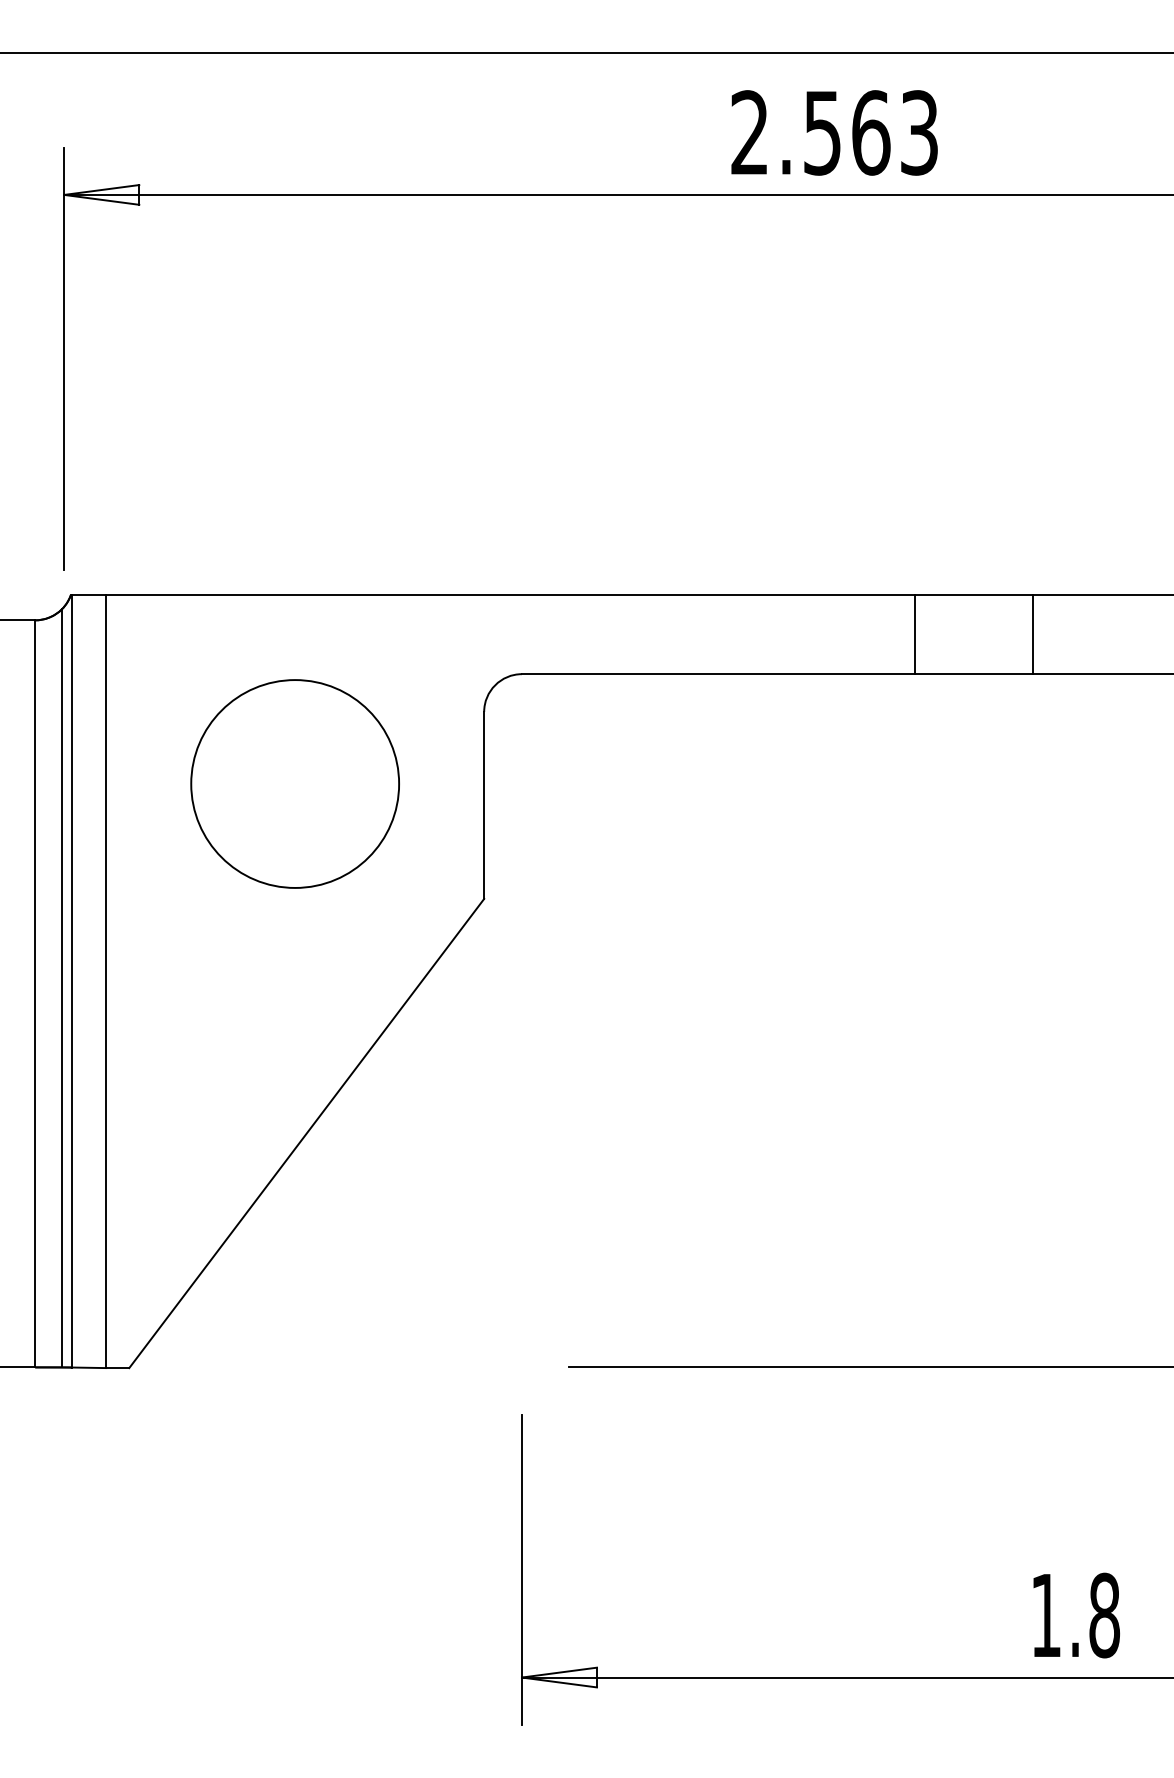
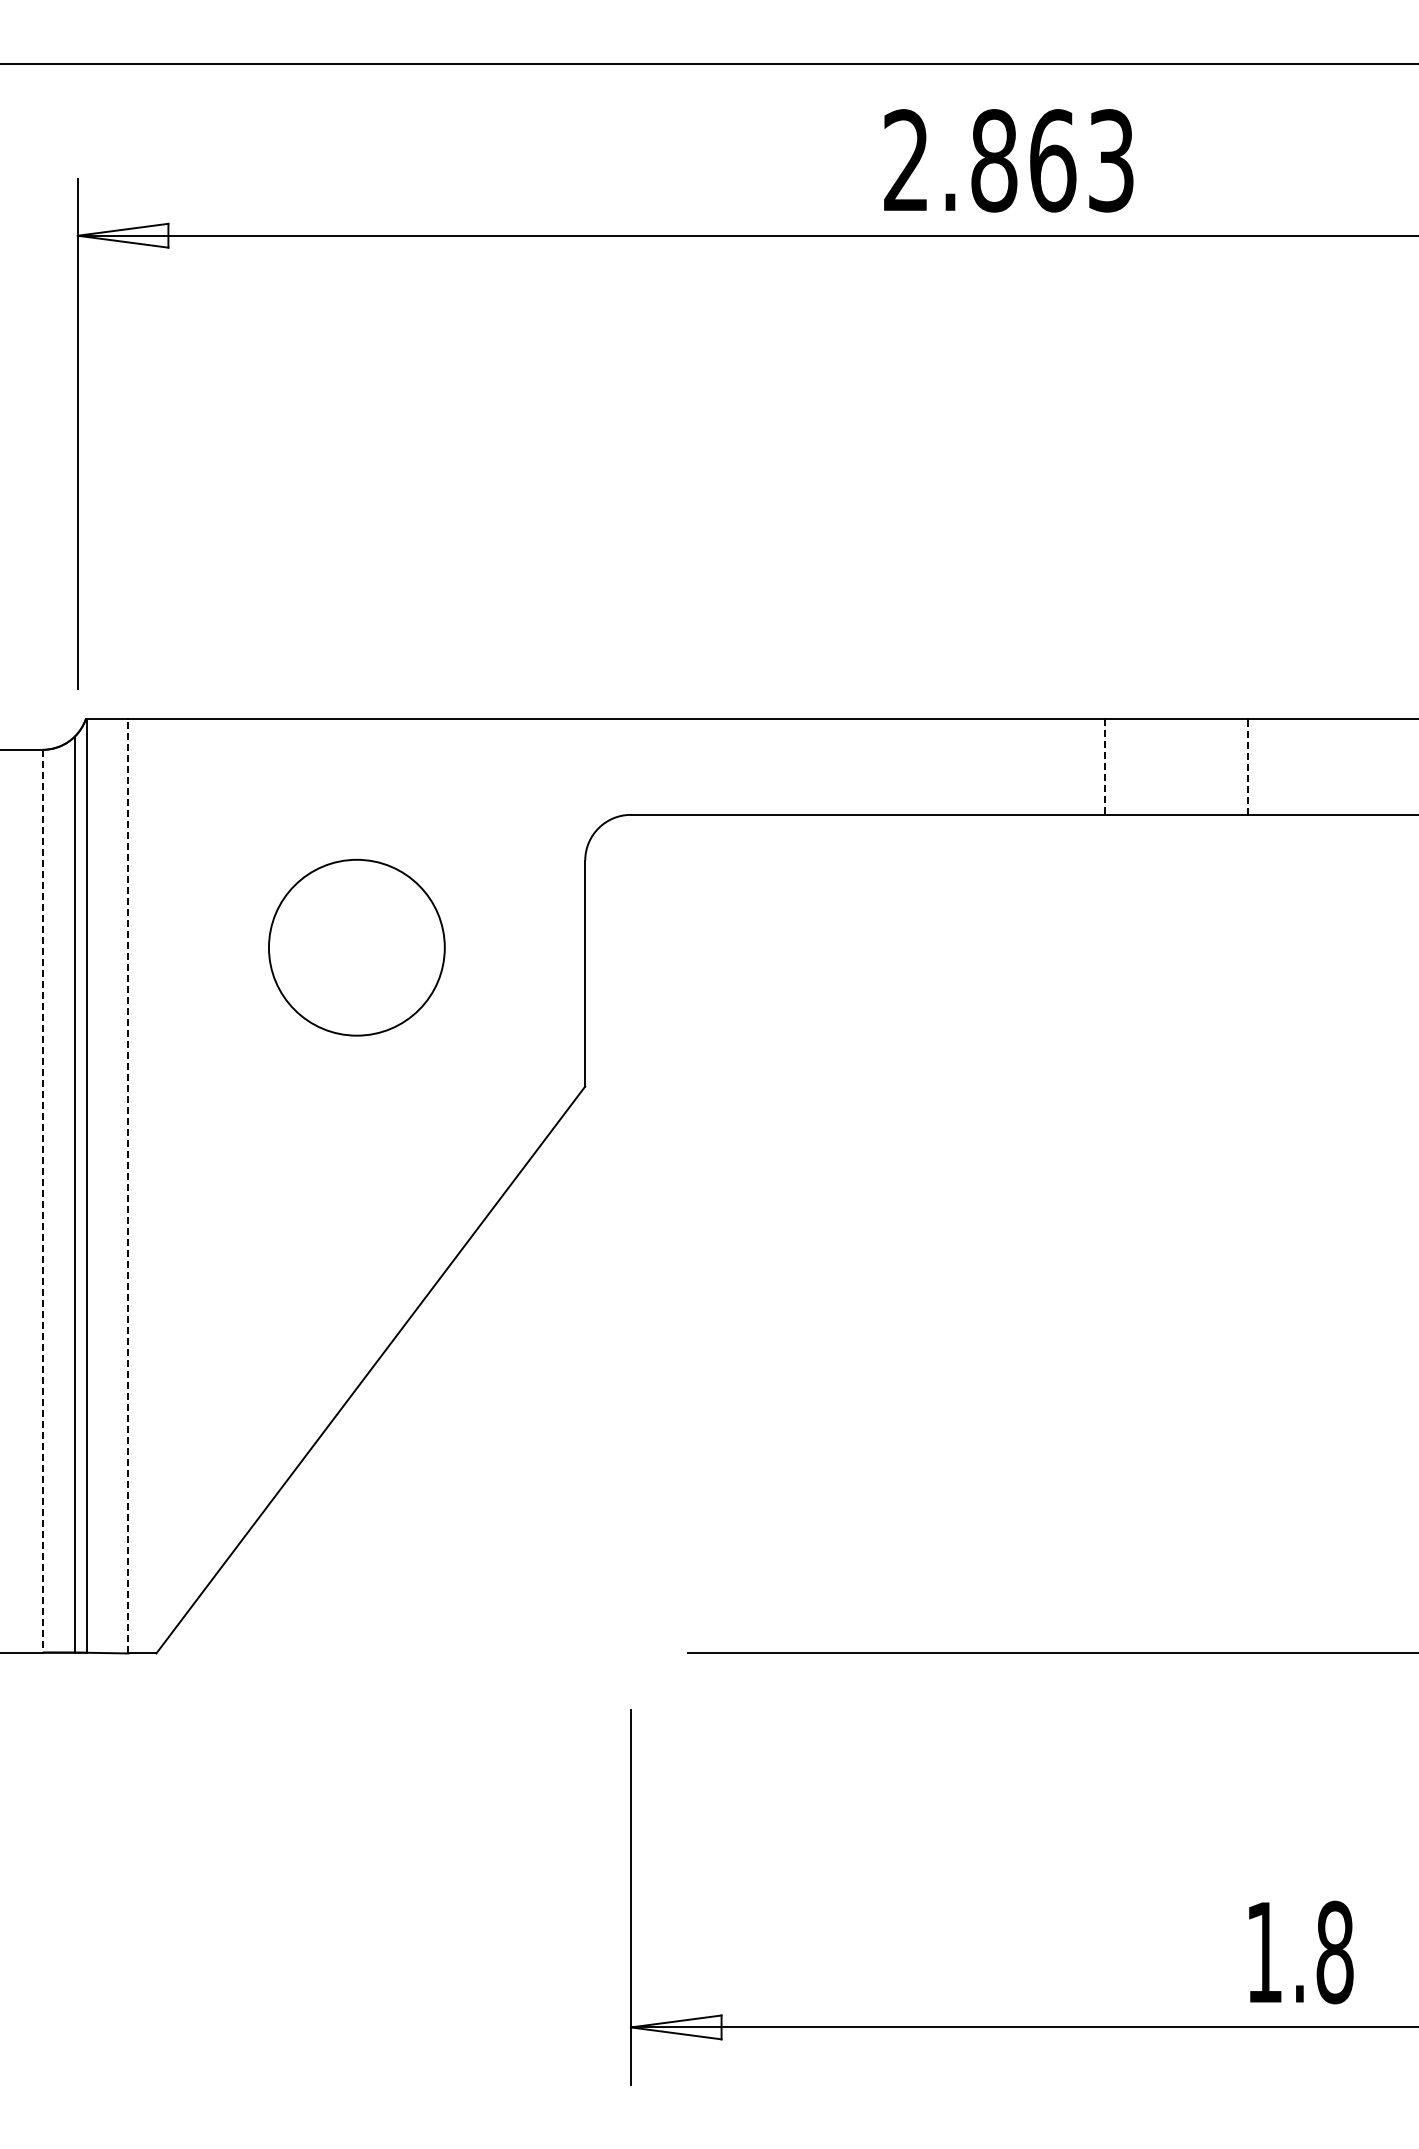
text: (822, 132) -> (994, 160), 2.563 -> 2.863
line: (914, 634) -> (1105, 767), solid -> dashed
line: (1033, 634) -> (1248, 767), solid -> dashed
circle: (294, 783) -> (356, 947), size x0.7
line: (106, 980) -> (128, 1185), solid -> dashed
line: (35, 994) -> (42, 1201), solid -> dashed

